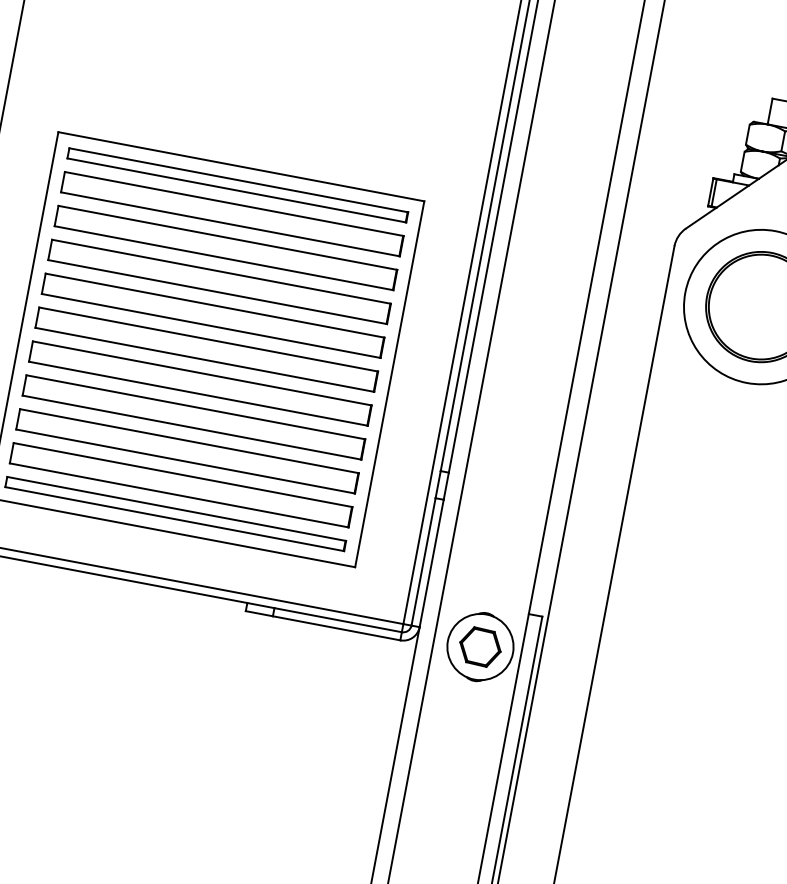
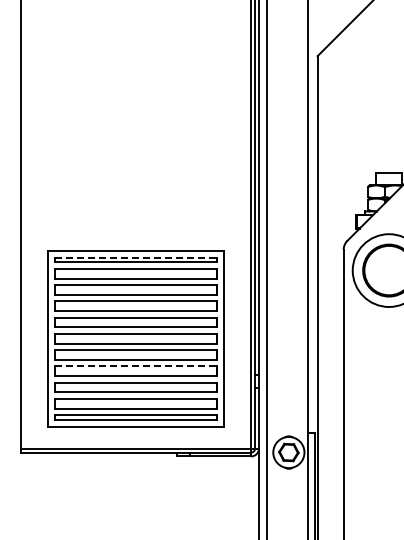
line: (239, 180) -> (136, 257), solid -> dashed
line: (196, 407) -> (136, 366), solid -> dashed

